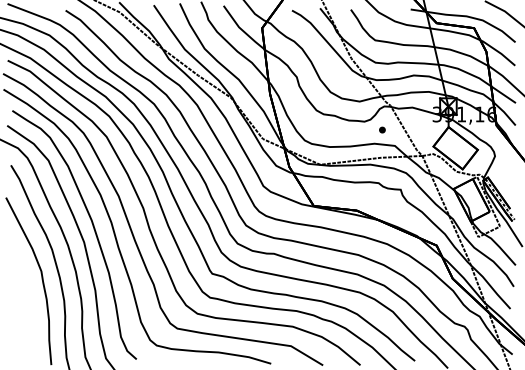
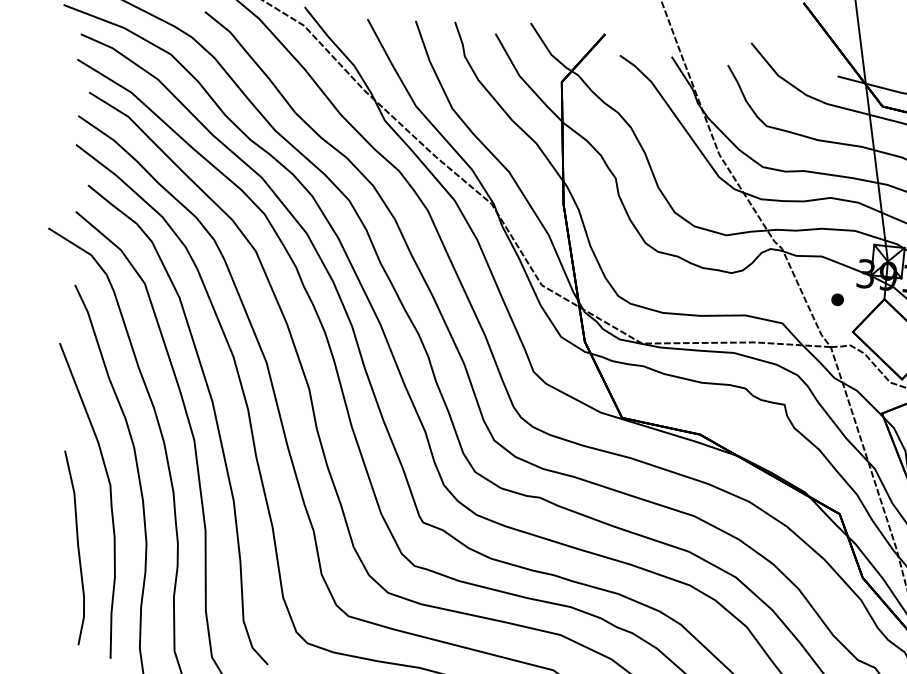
part: (382, 129) -> (837, 298), moved
curve: (26, 307) -> (76, 548), added

